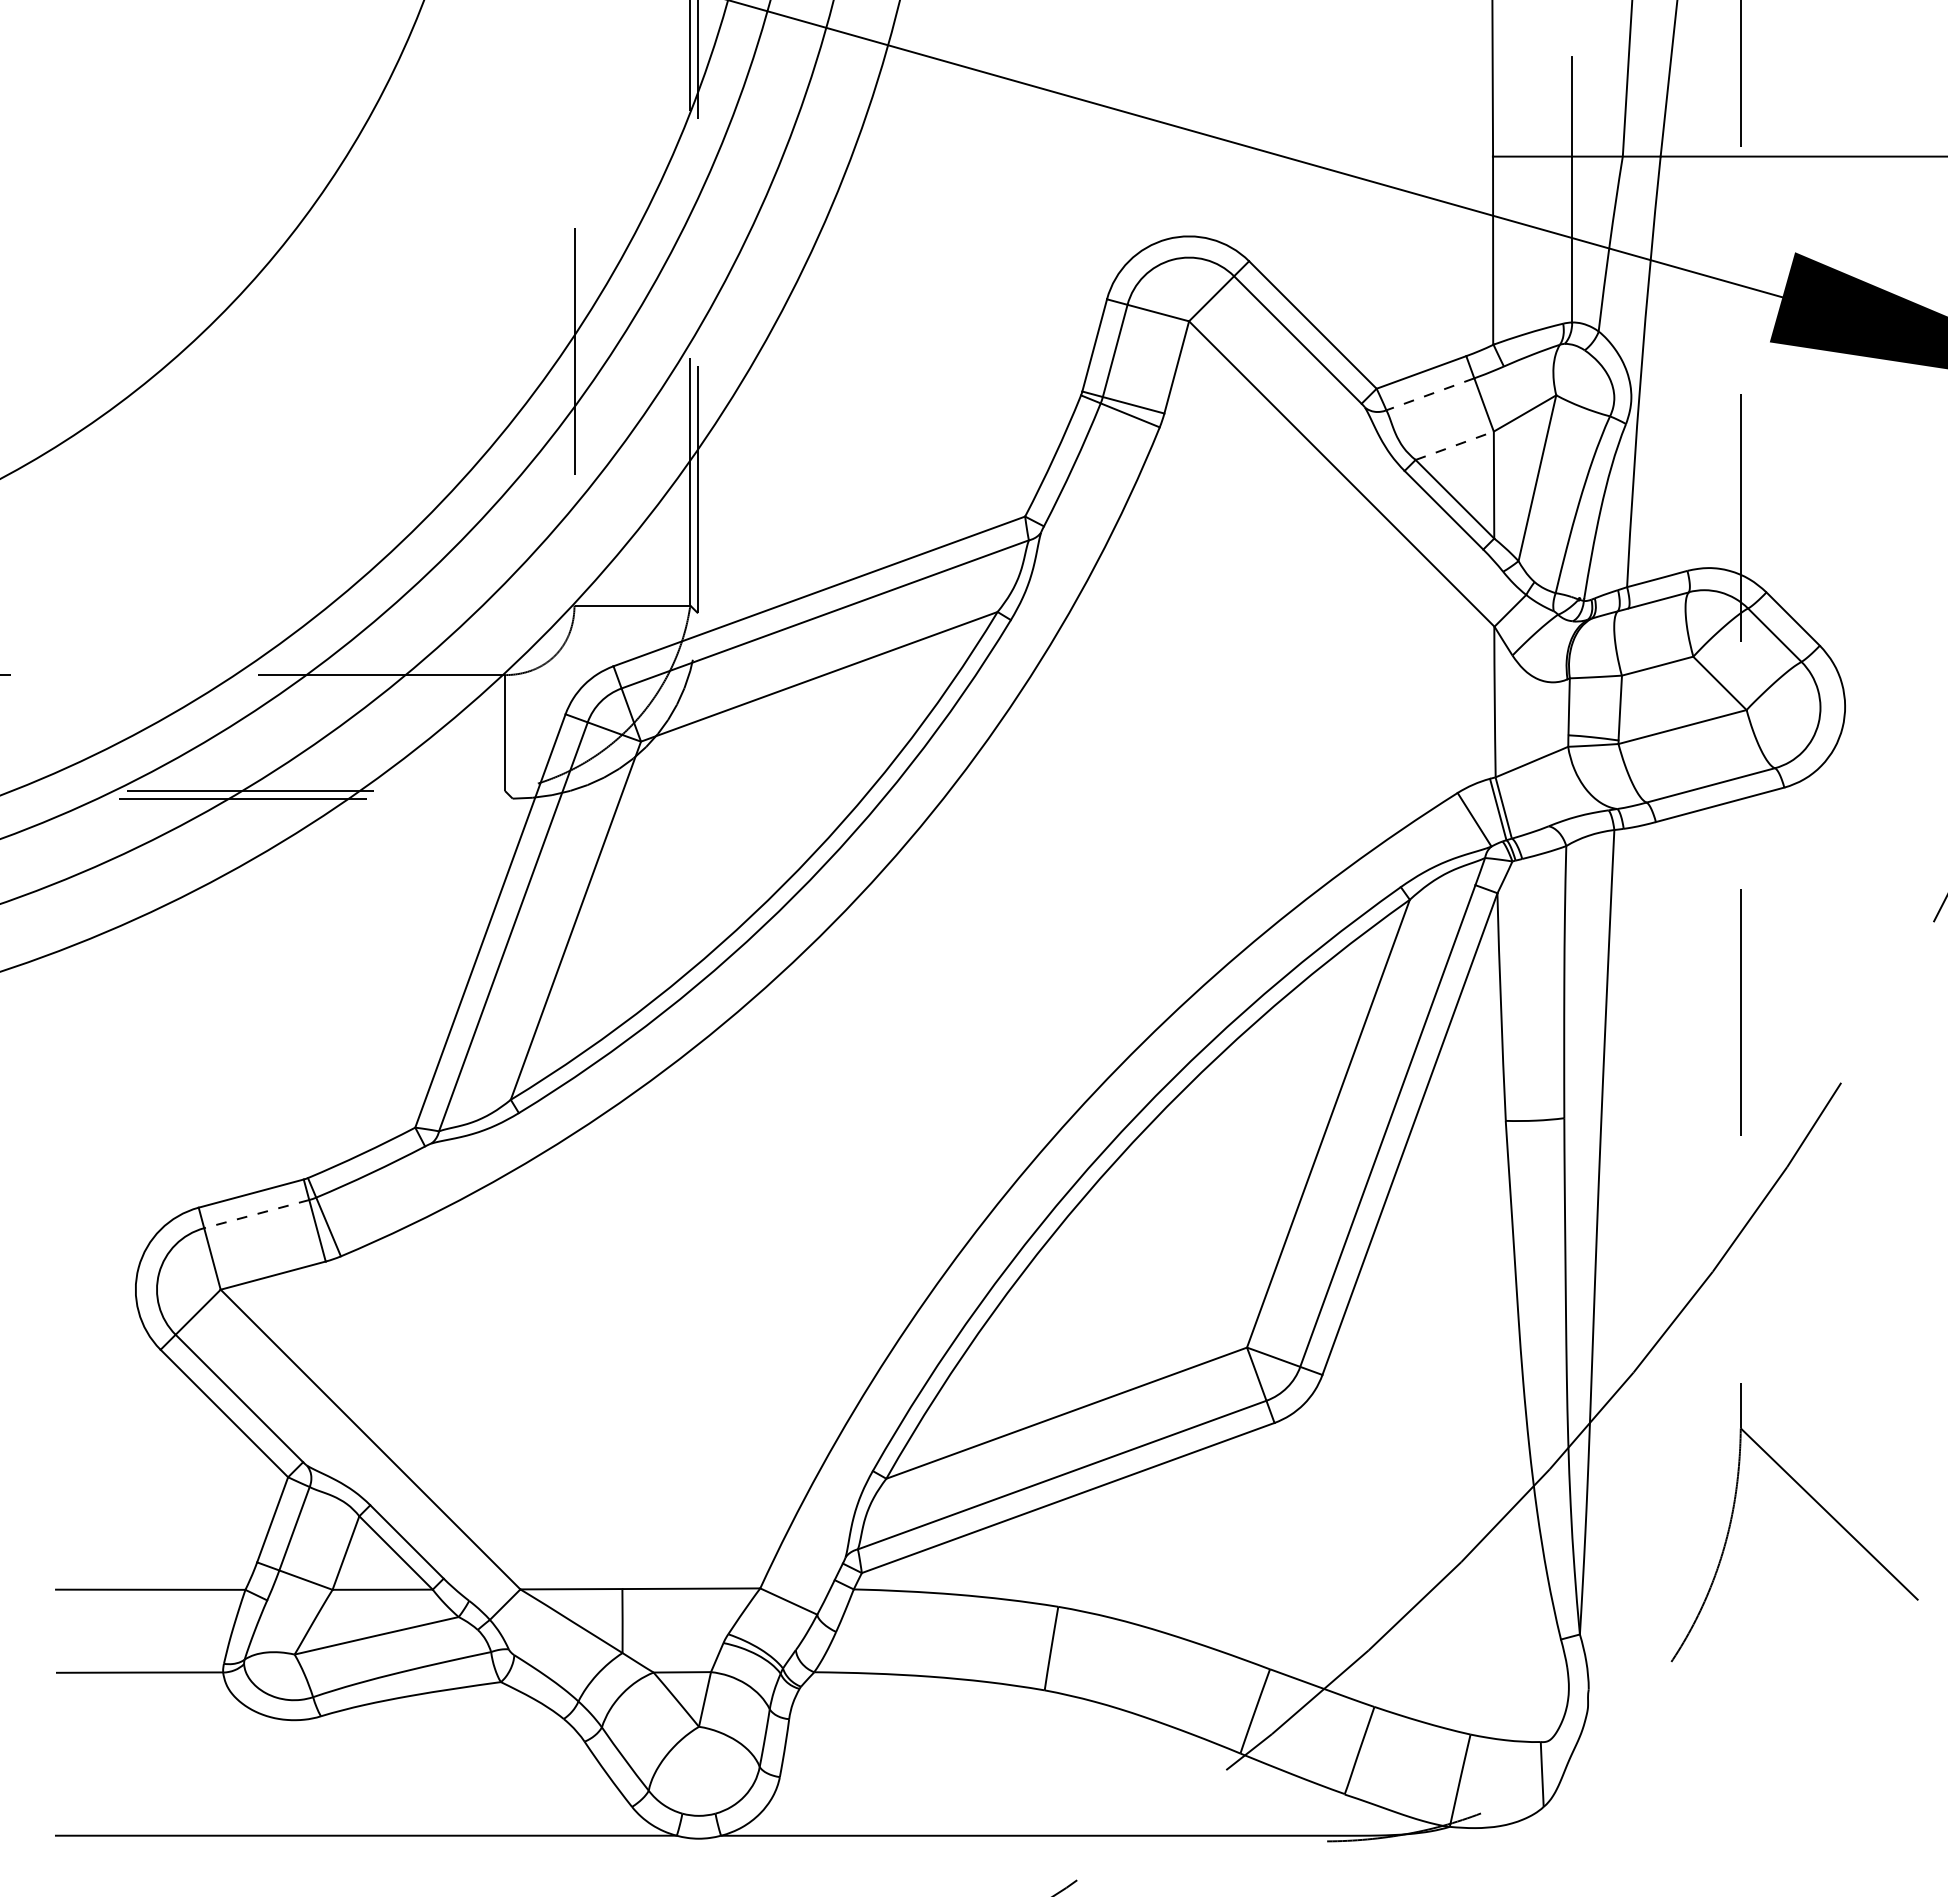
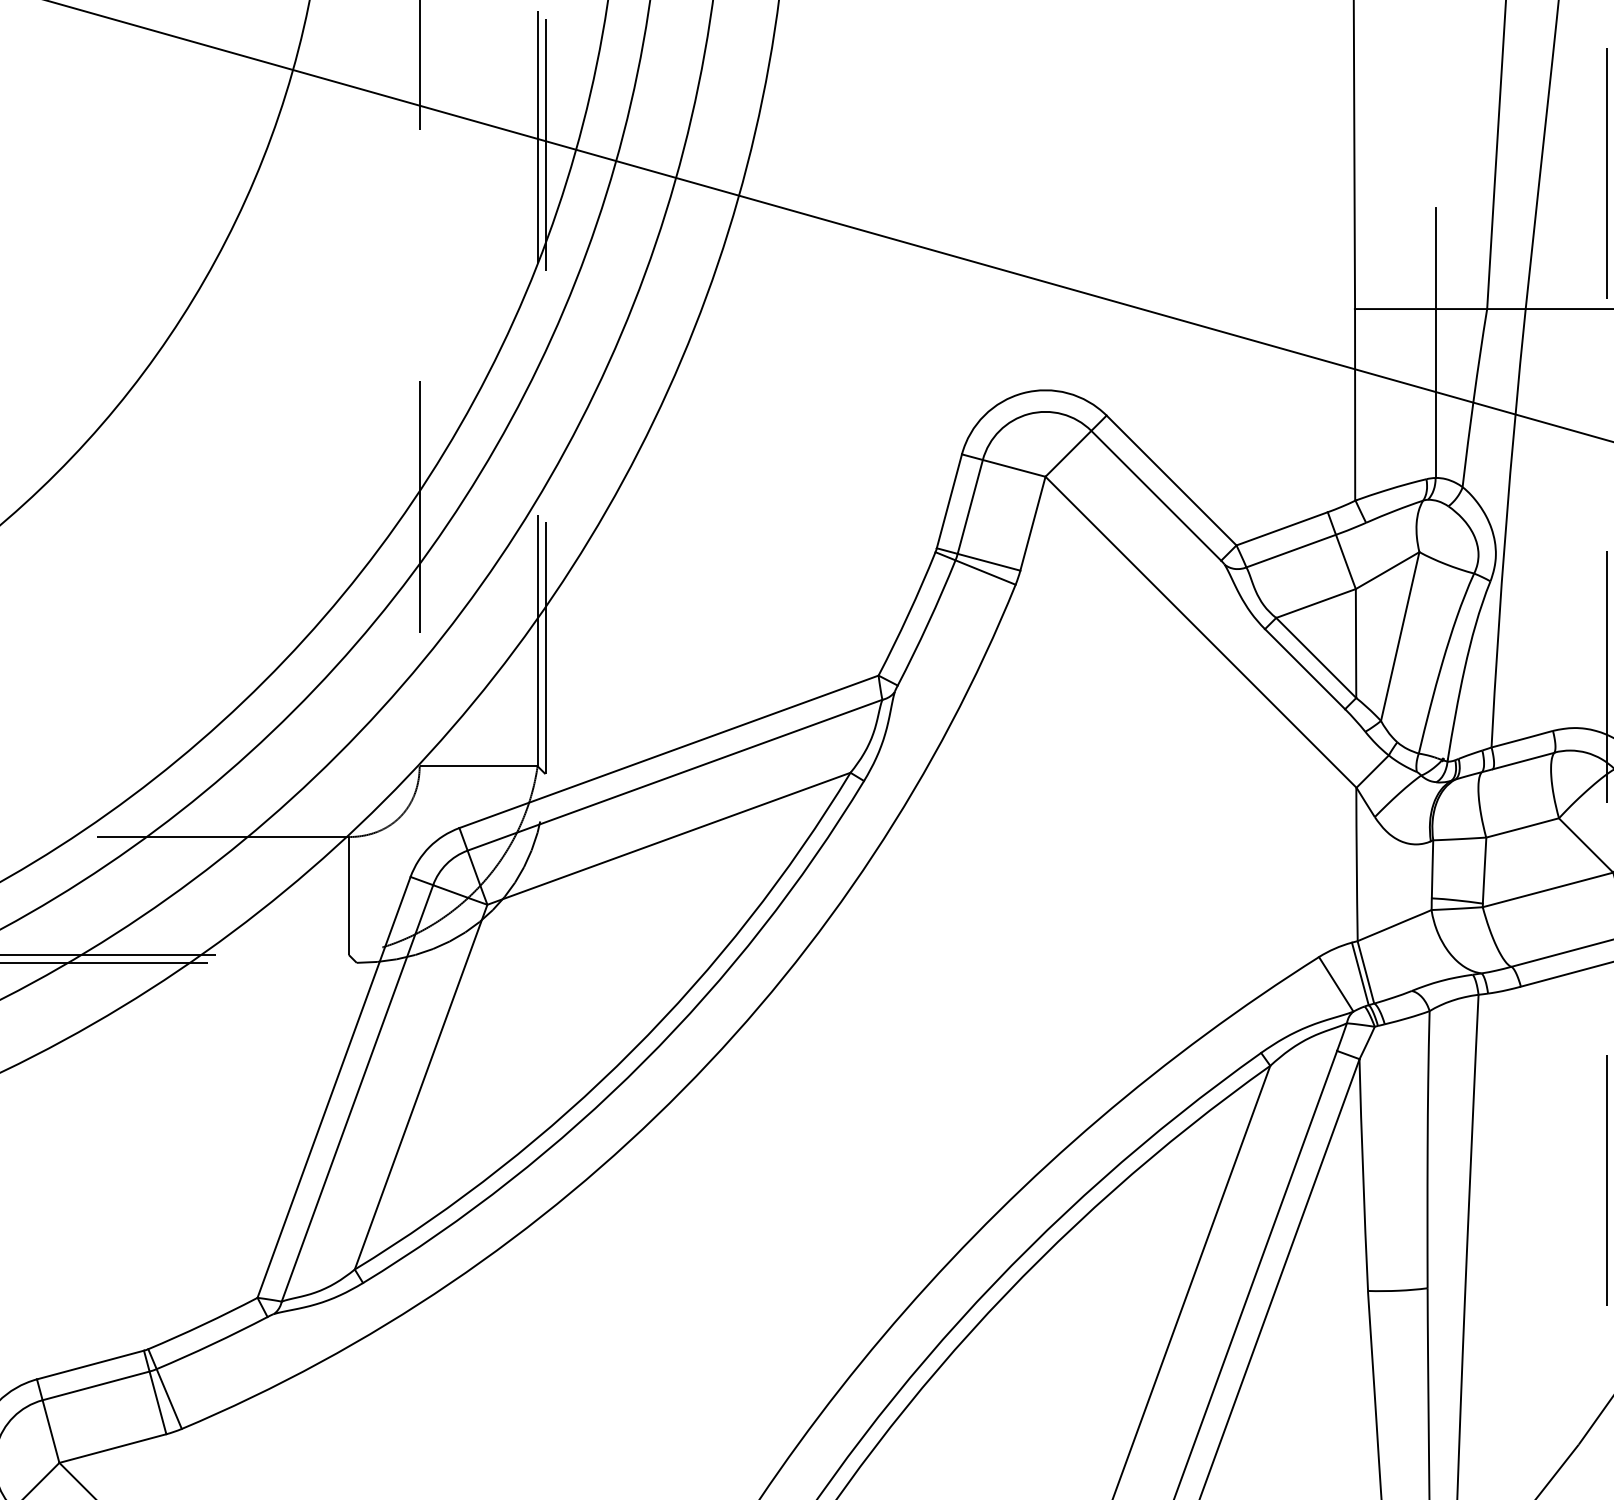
line: (1430, 394) -> (1291, 551), dashed -> solid
line: (1454, 445) -> (1315, 603), dashed -> solid
line: (256, 1214) -> (95, 1386), dashed -> solid

